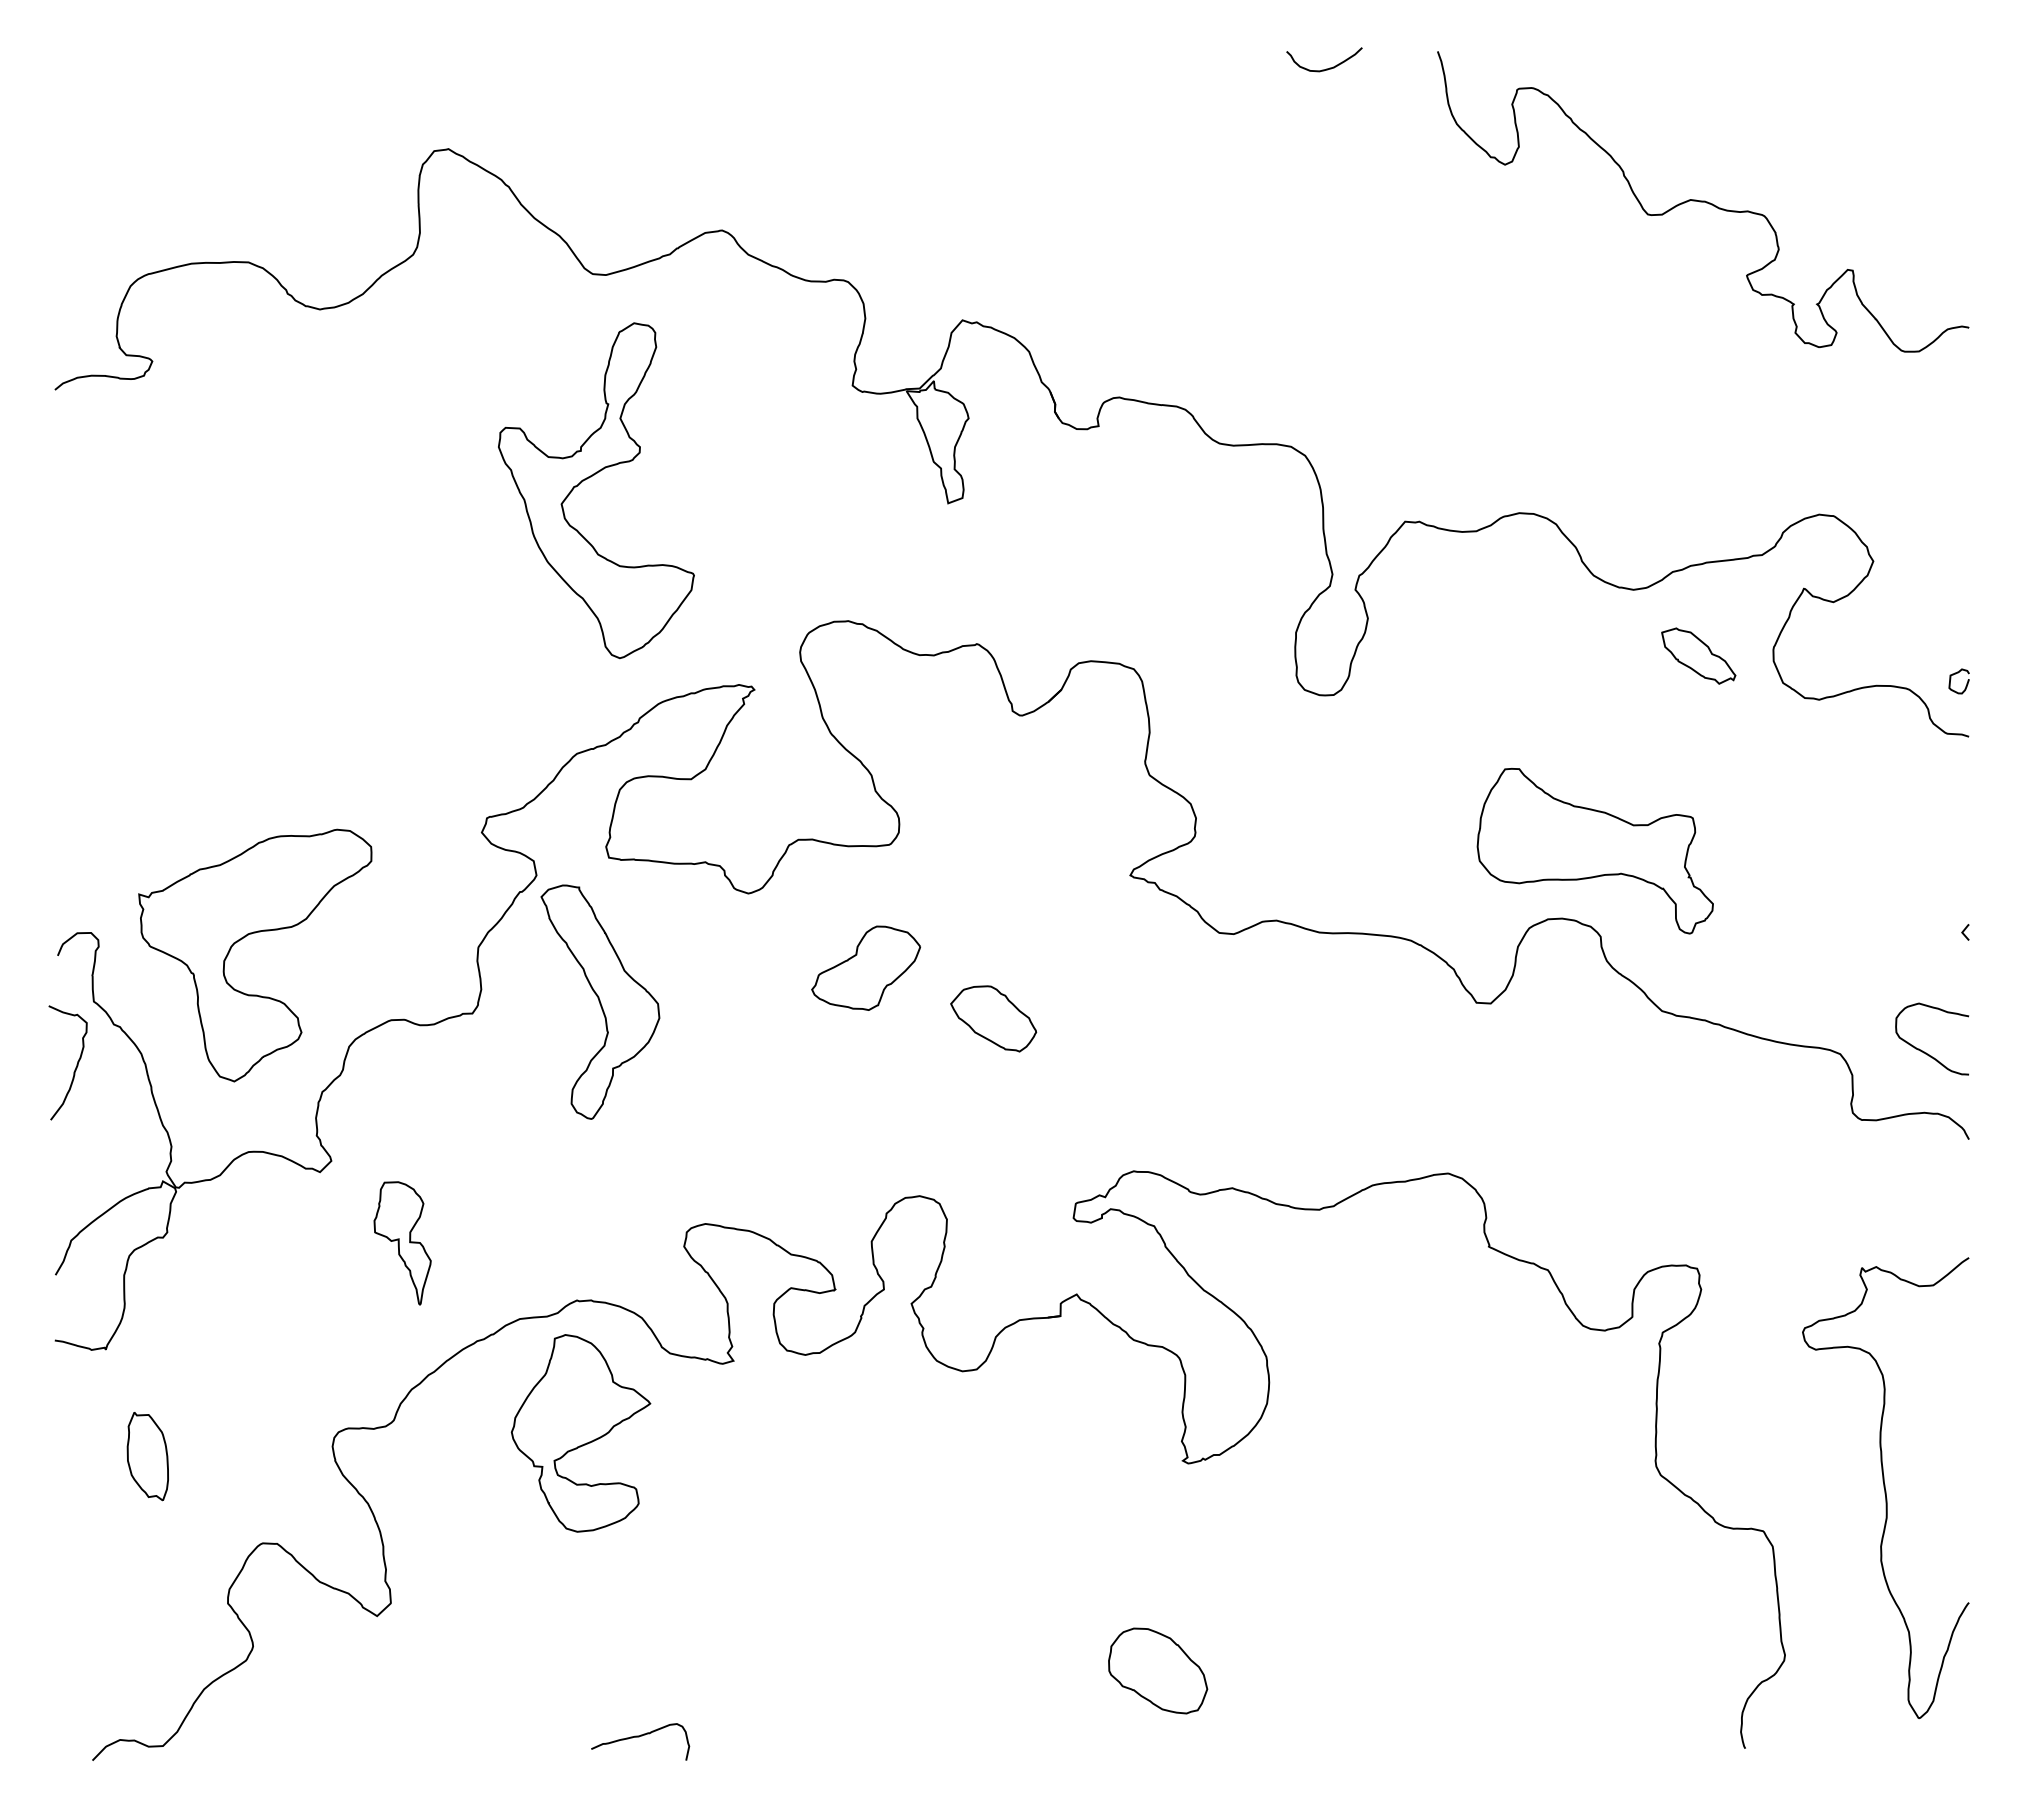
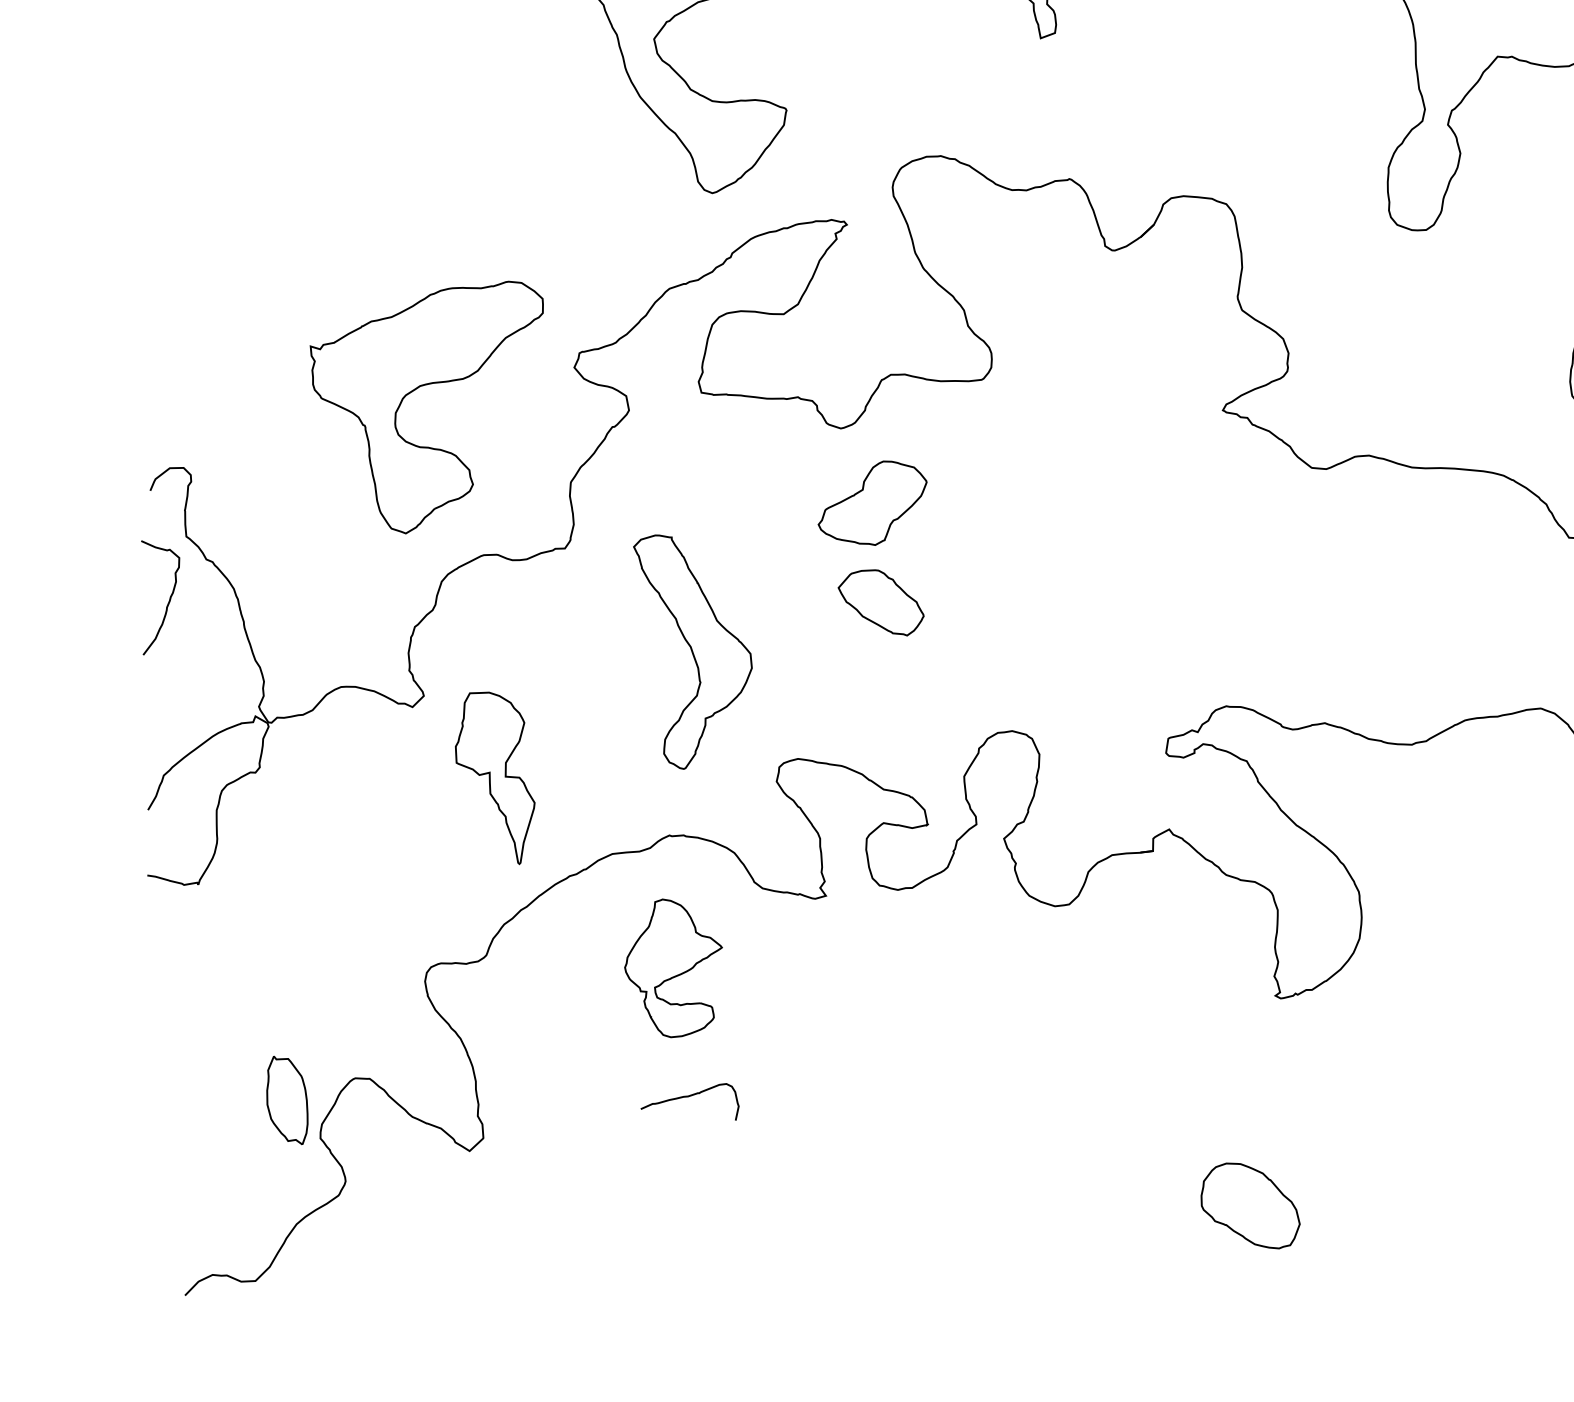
part: (245, 937) -> (417, 389), moved
part: (865, 967) -> (872, 502), moved
part: (600, 1001) -> (693, 651), moved
part: (993, 1018) -> (881, 602), moved
part: (402, 1243) -> (495, 778), size x1.4
part: (580, 1433) -> (673, 968), size x0.7
part: (147, 1456) -> (287, 1100), moved
curve: (639, 1737) -> (689, 1097), moved

